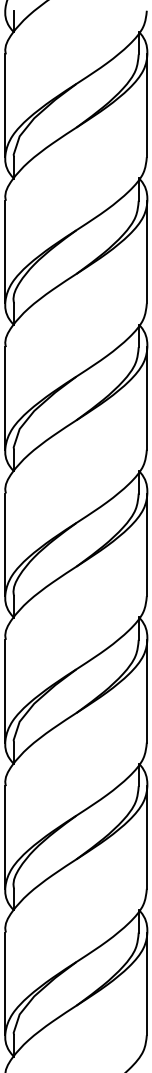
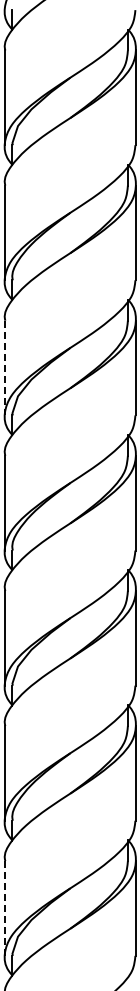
line: (5, 398) -> (4, 368), solid -> dashed
line: (5, 984) -> (4, 909), solid -> dashed

